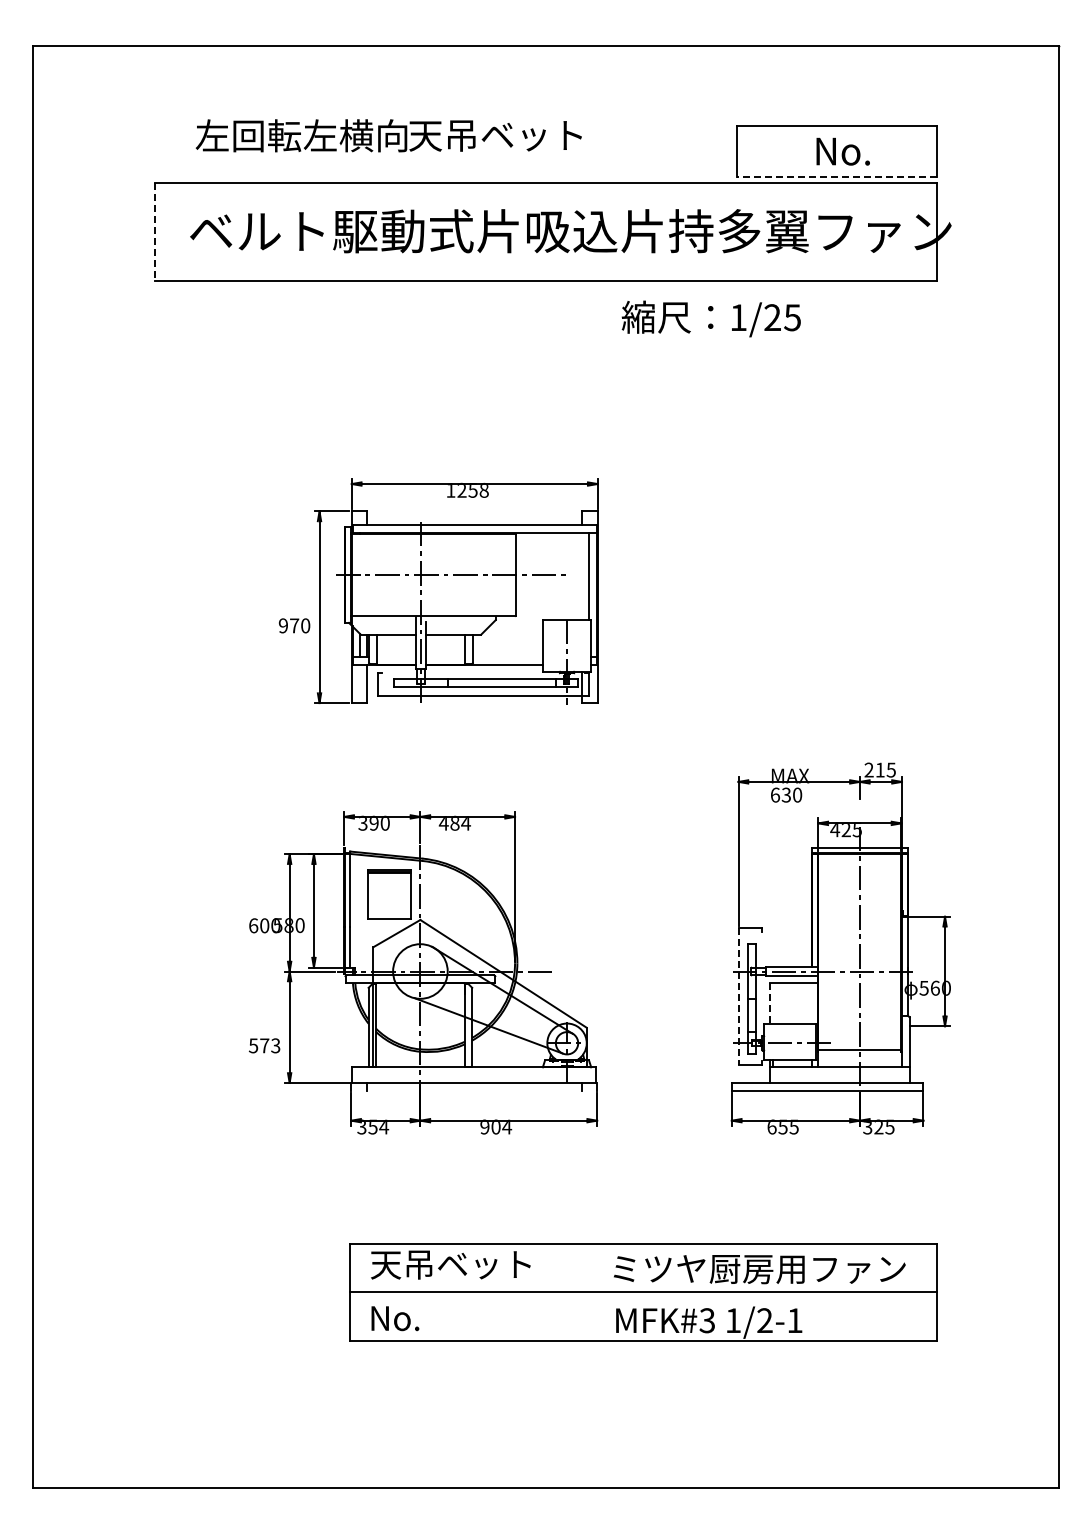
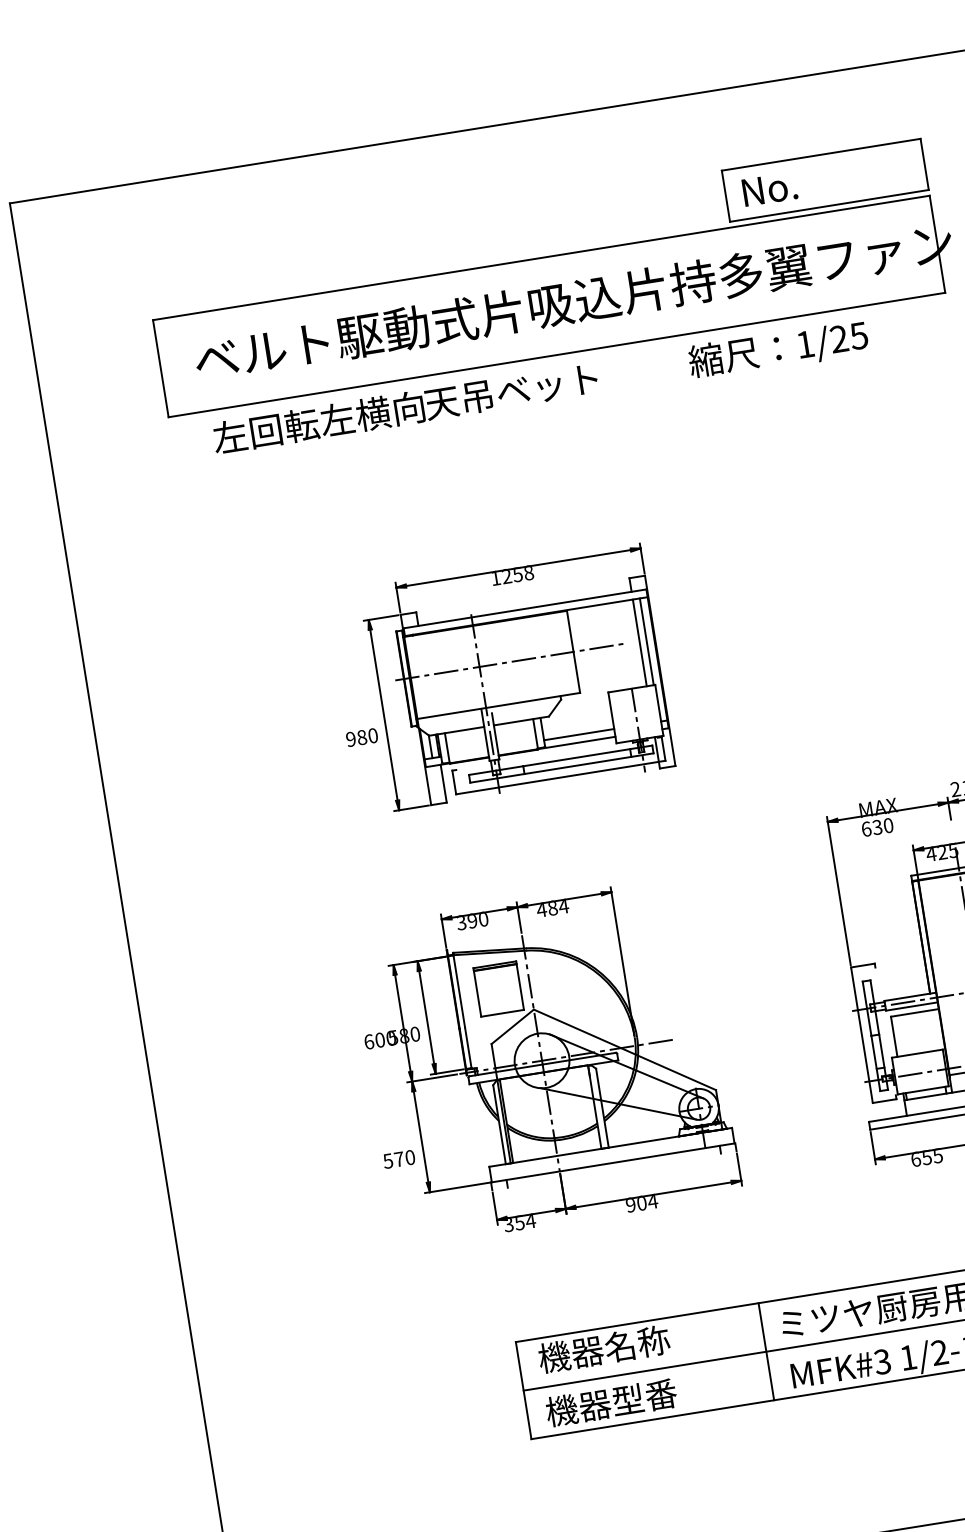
text: (388, 135) -> (405, 408), moved
text: (842, 151) -> (769, 189), moved
line: (836, 177) -> (828, 206), dashed -> solid
line: (154, 232) -> (160, 369), dashed -> solid
text: (710, 318) -> (777, 349), moved
line: (582, 576) -> (640, 642), added
text: (294, 625) -> (361, 737), 970 -> 980
line: (507, 657) -> (578, 735), added
line: (738, 997) -> (862, 1035), dashed -> solid
line: (769, 1003) -> (893, 1037), dashed -> solid
text: (275, 1045) -> (409, 1157), 573 -> 570
text: (450, 1264) -> (618, 1346), 天吊ベット -> 機器名称
line: (594, 1292) -> (765, 1351), added
text: (434, 1317) -> (611, 1402), No. -> 機器型番

